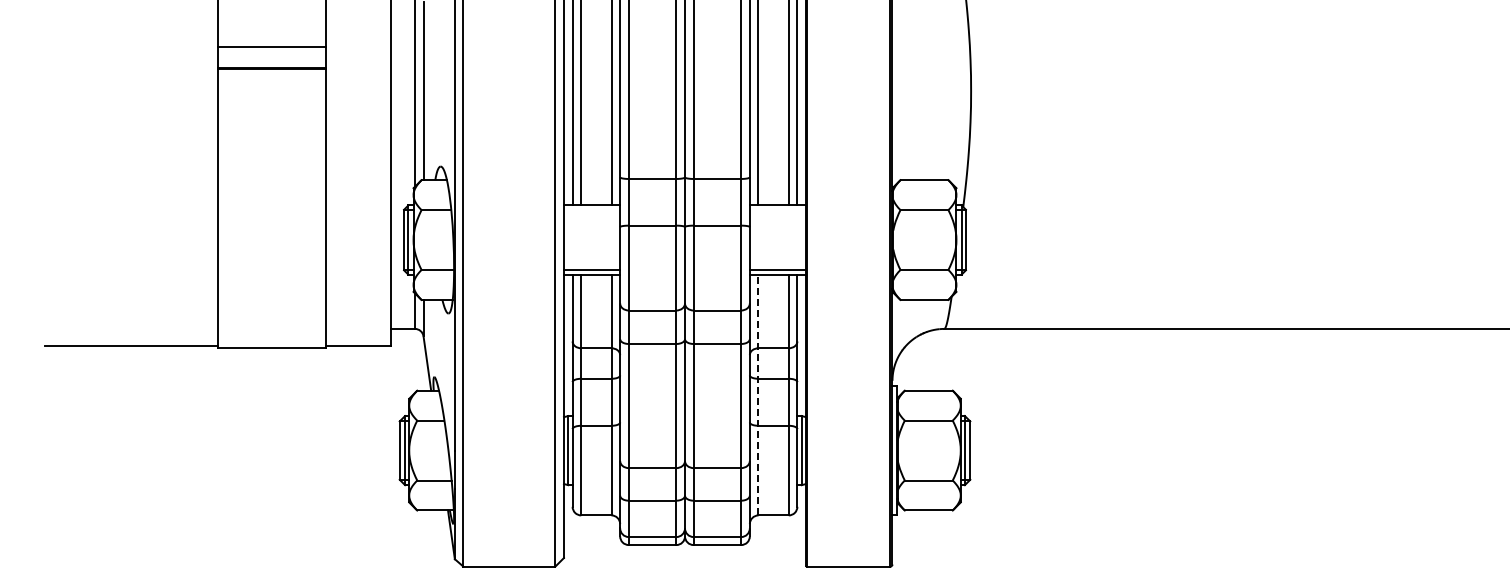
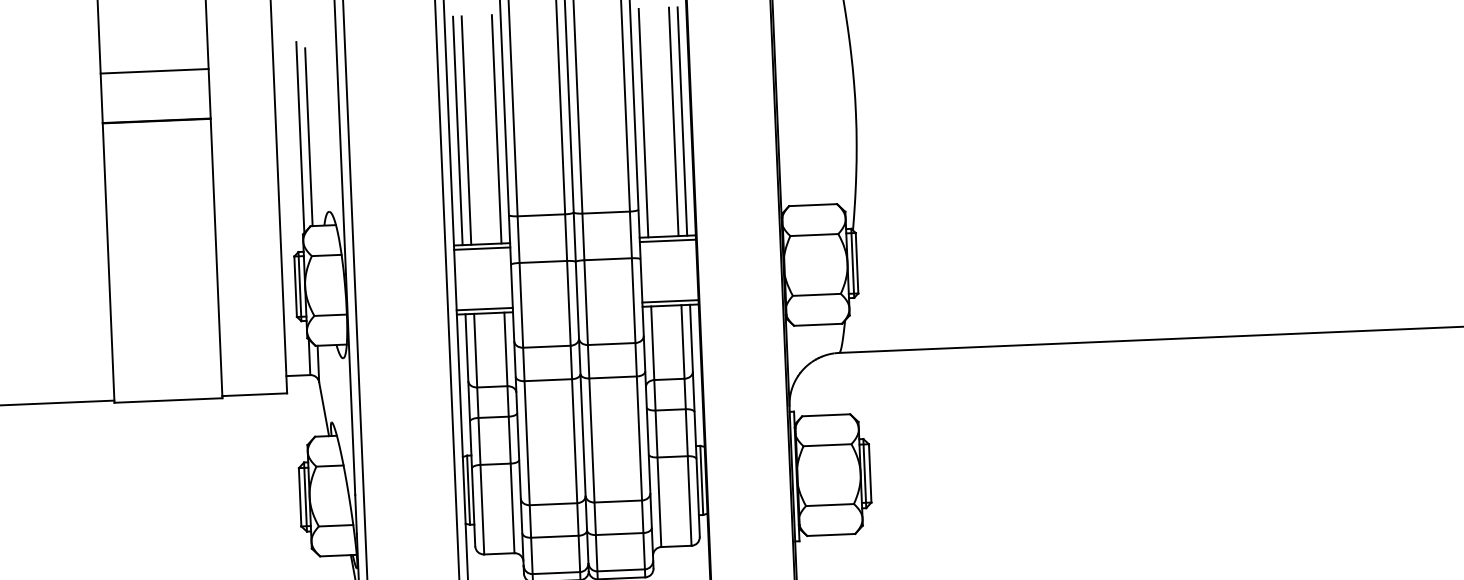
line: (272, 46) -> (154, 70), moved
line: (591, 209) -> (481, 248), added
line: (777, 209) -> (667, 240), added
line: (758, 394) -> (656, 426), dashed -> solid

